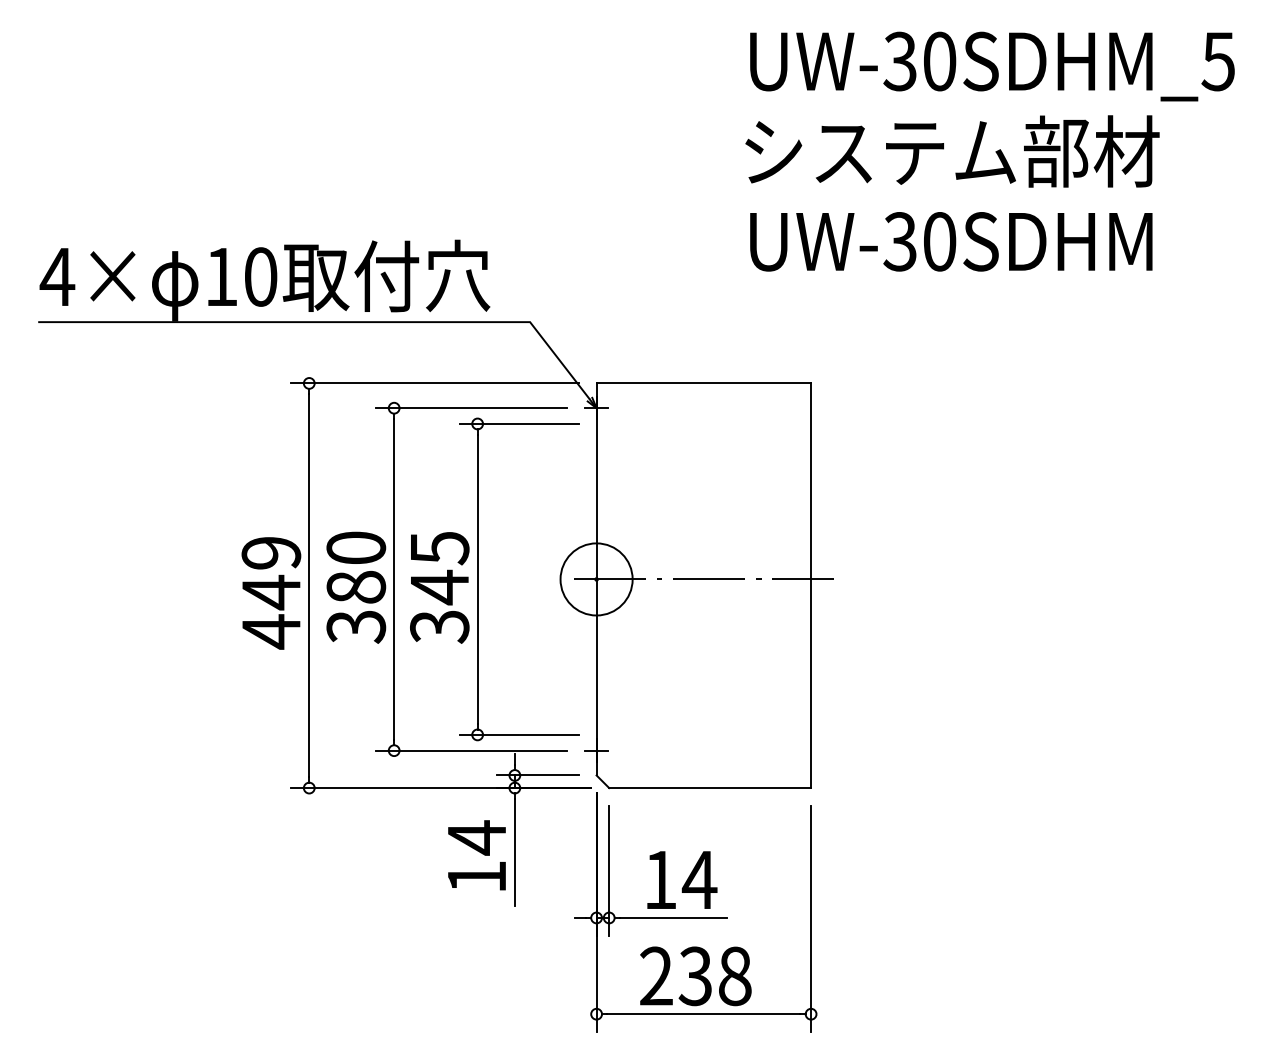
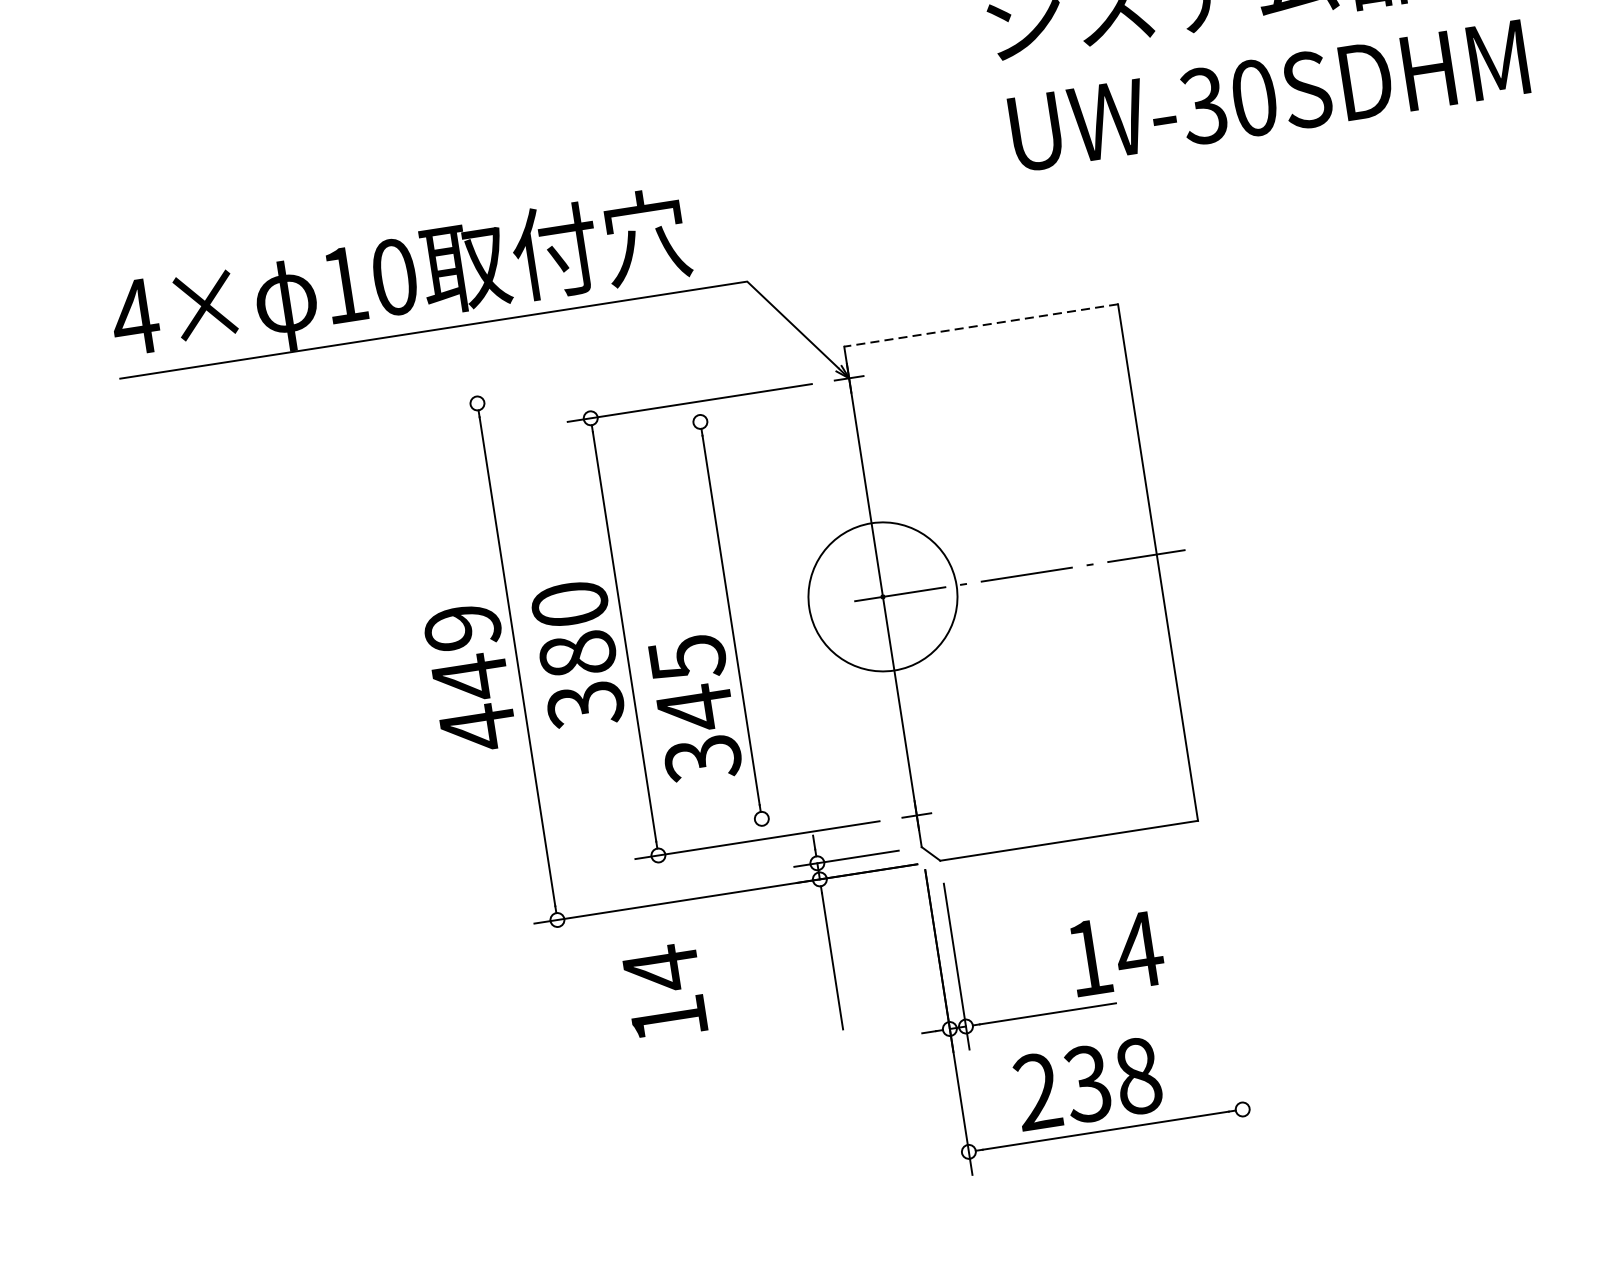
line: (434, 383) -> (637, 378), removed
line: (703, 383) -> (980, 325), solid -> dashed
line: (518, 423) -> (752, 413), removed
circle: (596, 579) -> (882, 596), size x1.6
text: (439, 587) -> (694, 708), moved
line: (518, 734) -> (813, 810), removed
text: (476, 855) -> (664, 991), moved
text: (682, 879) -> (1117, 952), moved
line: (811, 919) -> (1224, 988), removed

